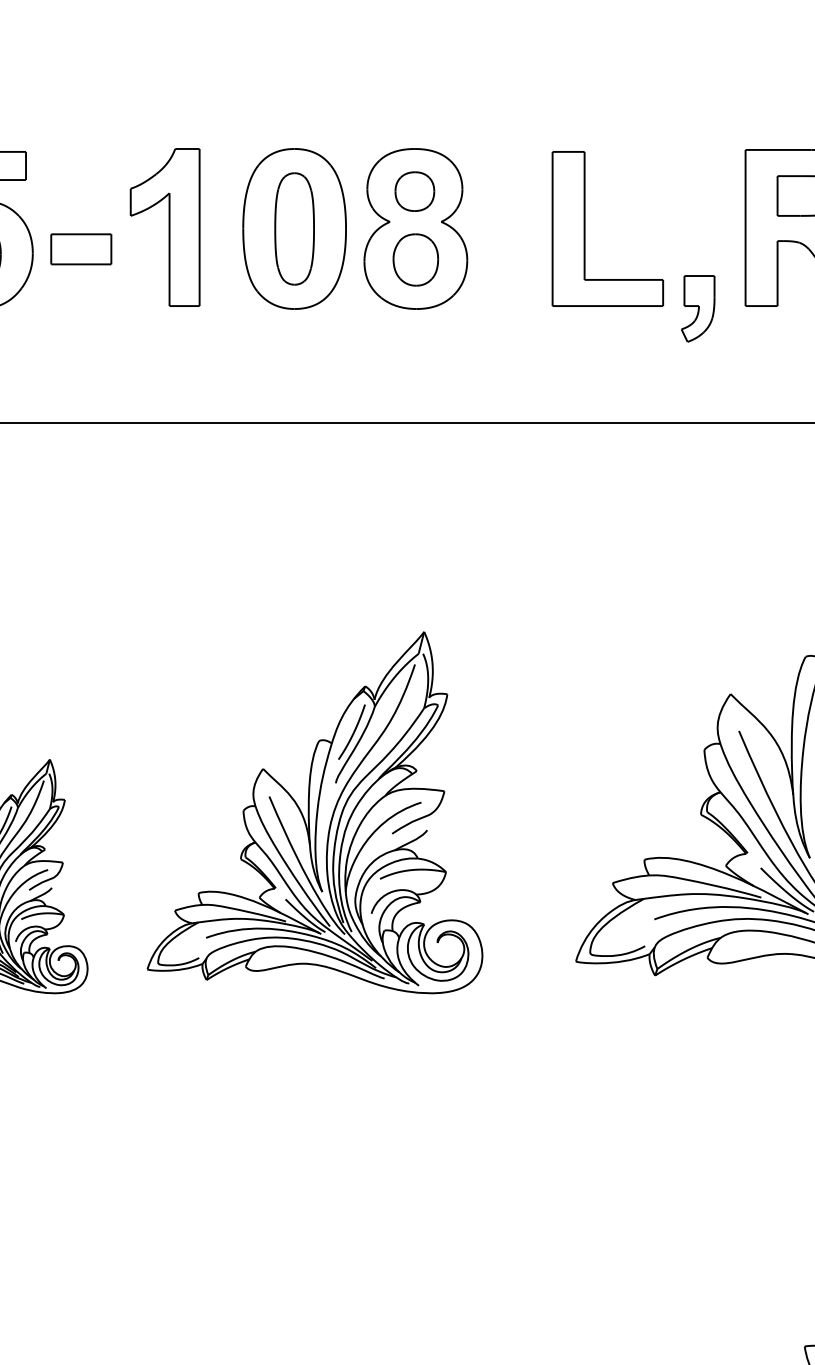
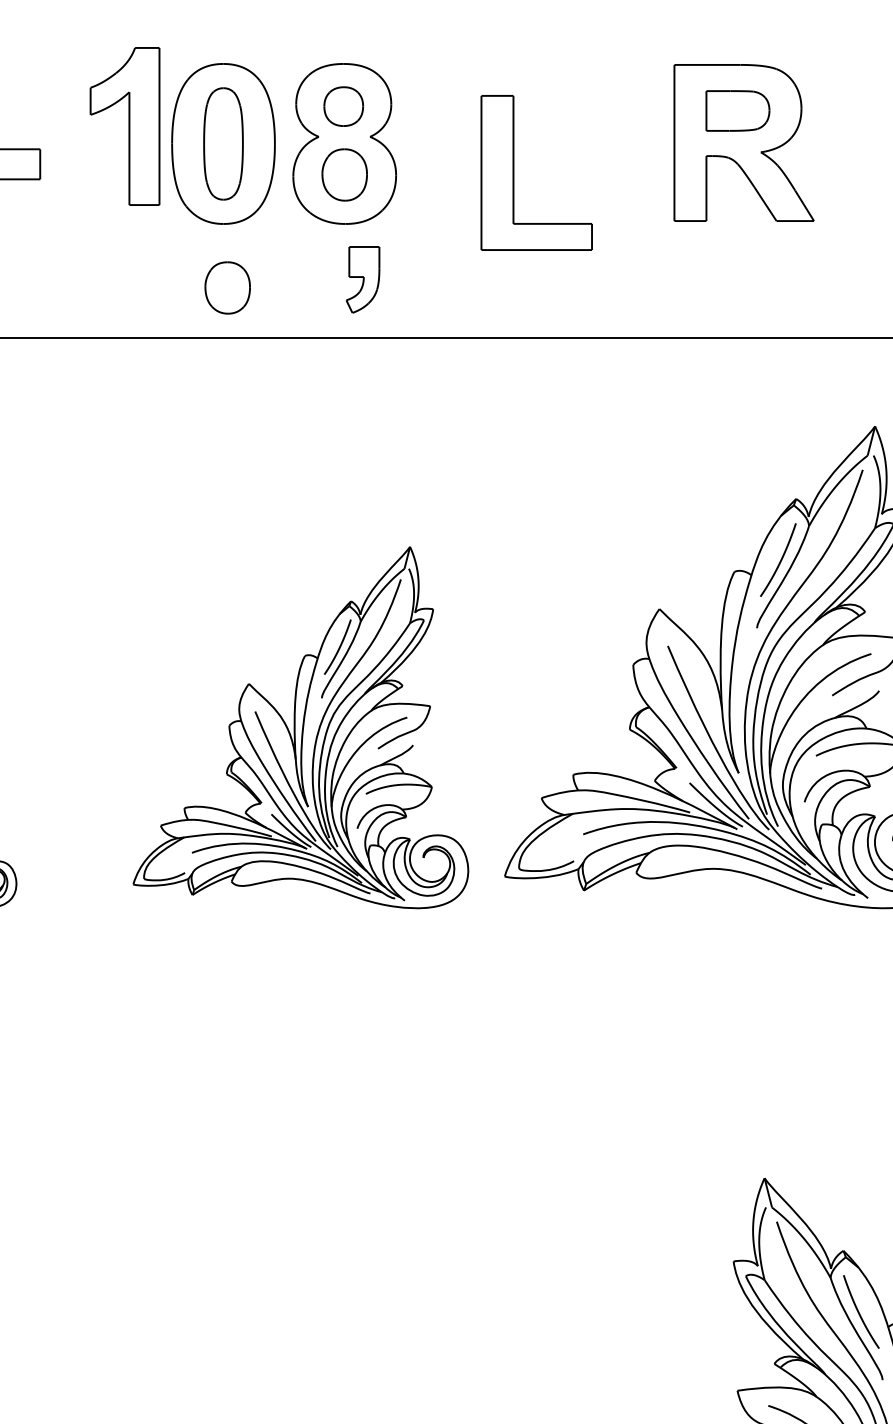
part: (164, 227) -> (124, 126), moved
part: (585, 228) -> (514, 172), moved
part: (697, 308) -> (362, 279), moved
part: (298, 372) -> (227, 287), added
part: (314, 812) -> (300, 727), moved

